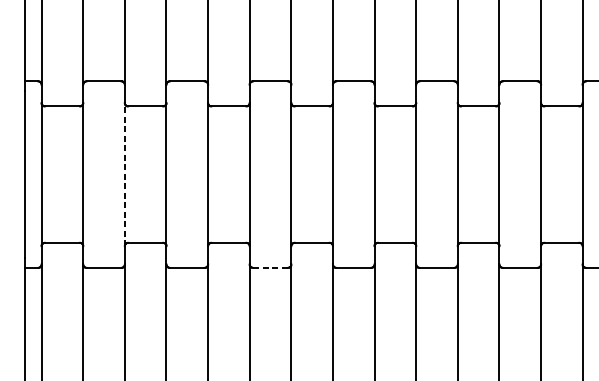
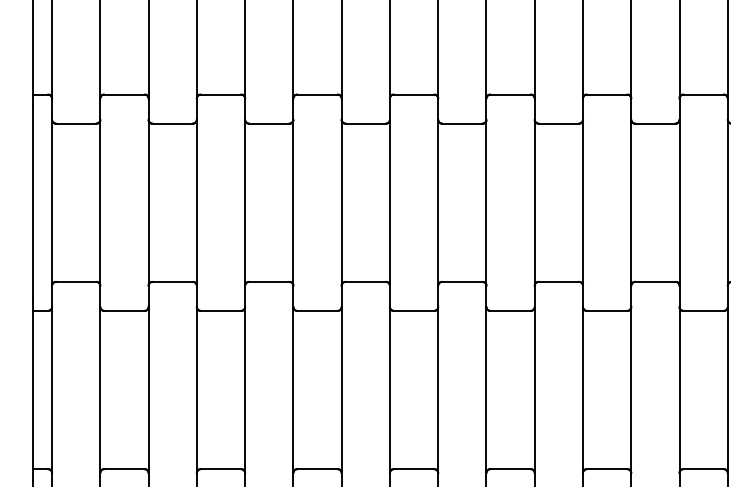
line: (124, 174) -> (148, 202), dashed -> solid
line: (271, 267) -> (318, 310), dashed -> solid

